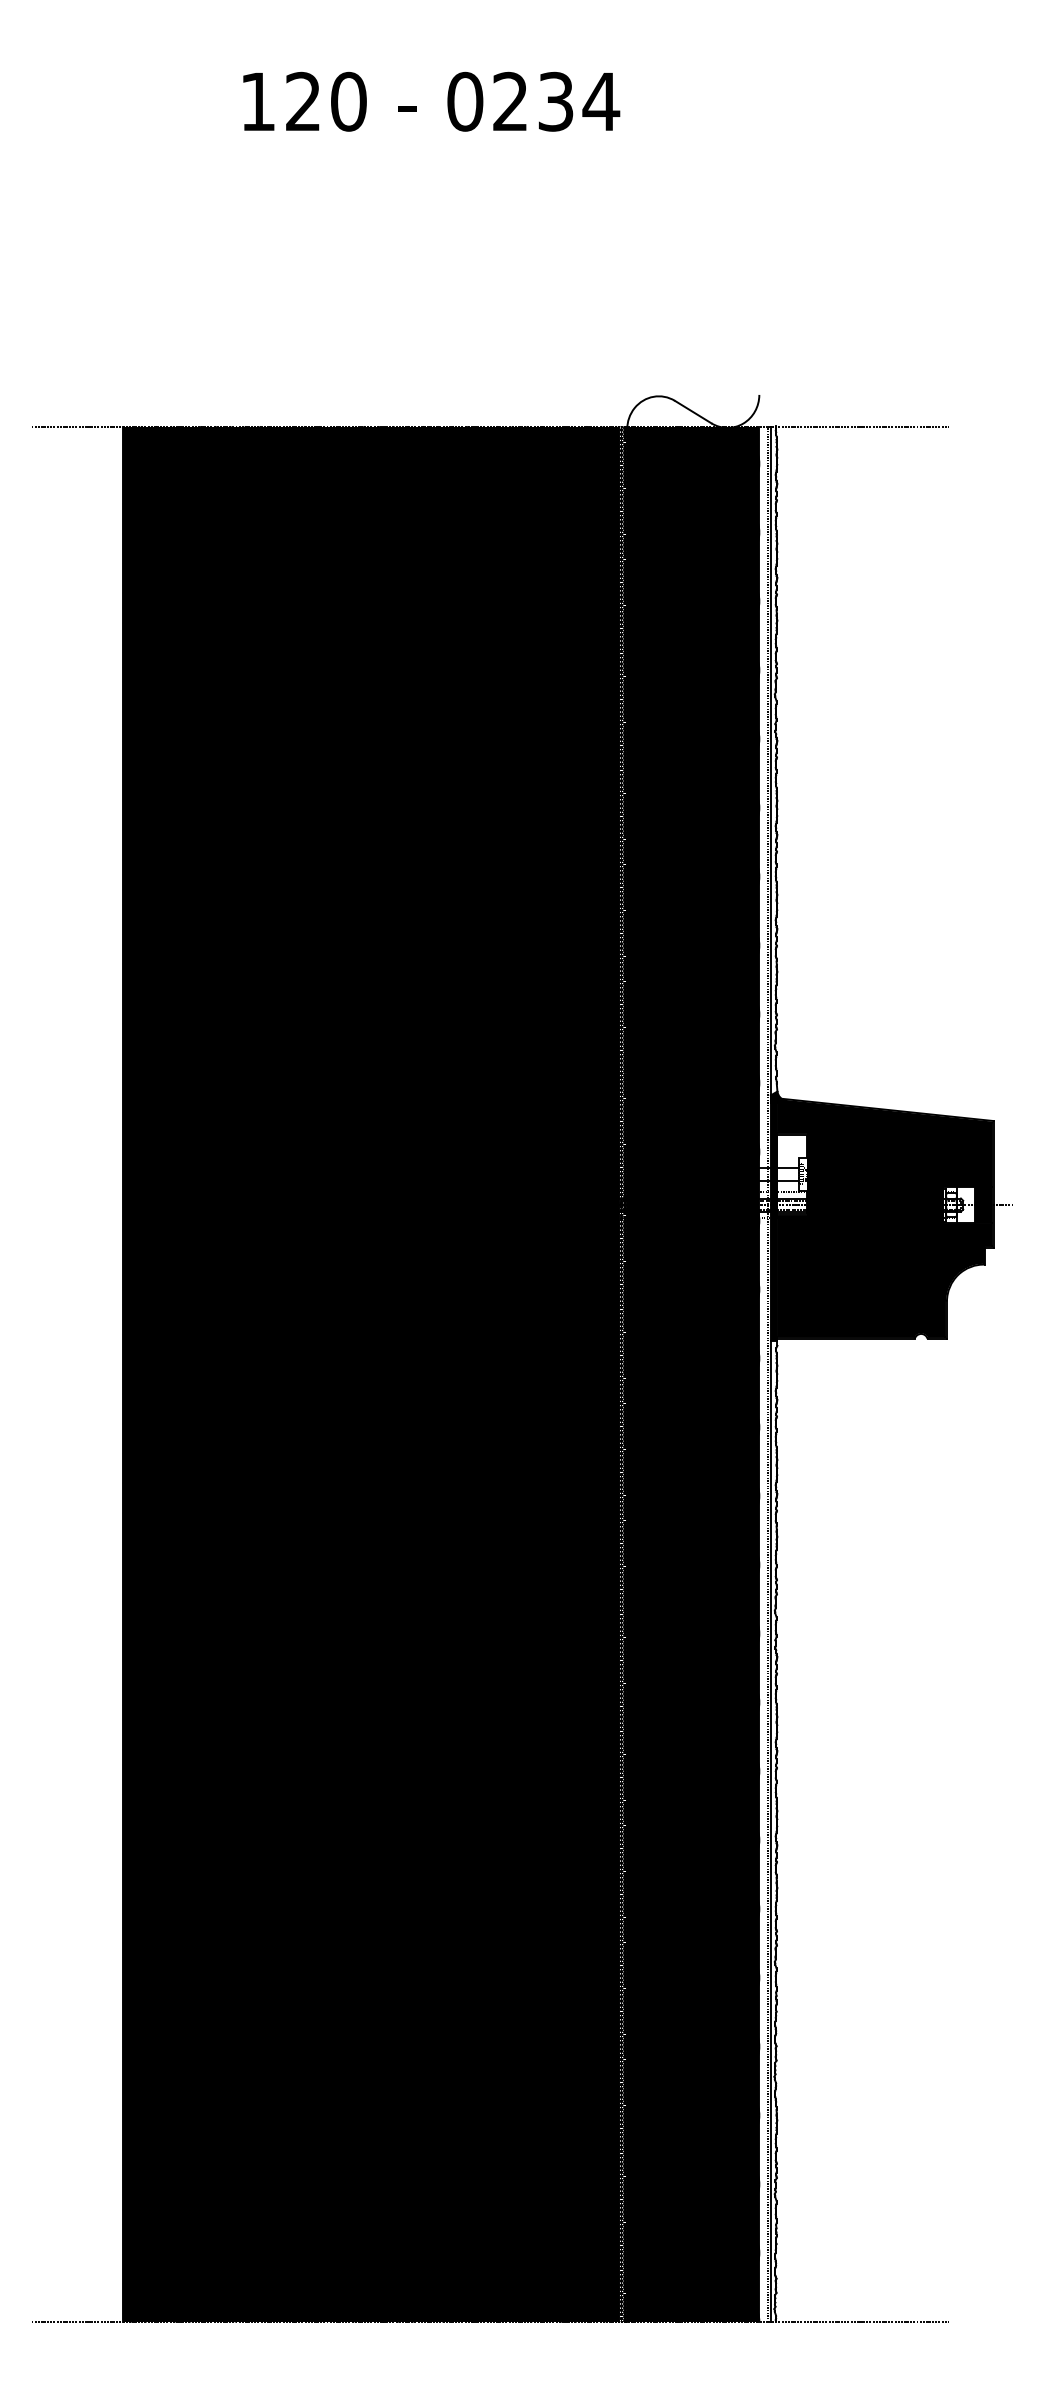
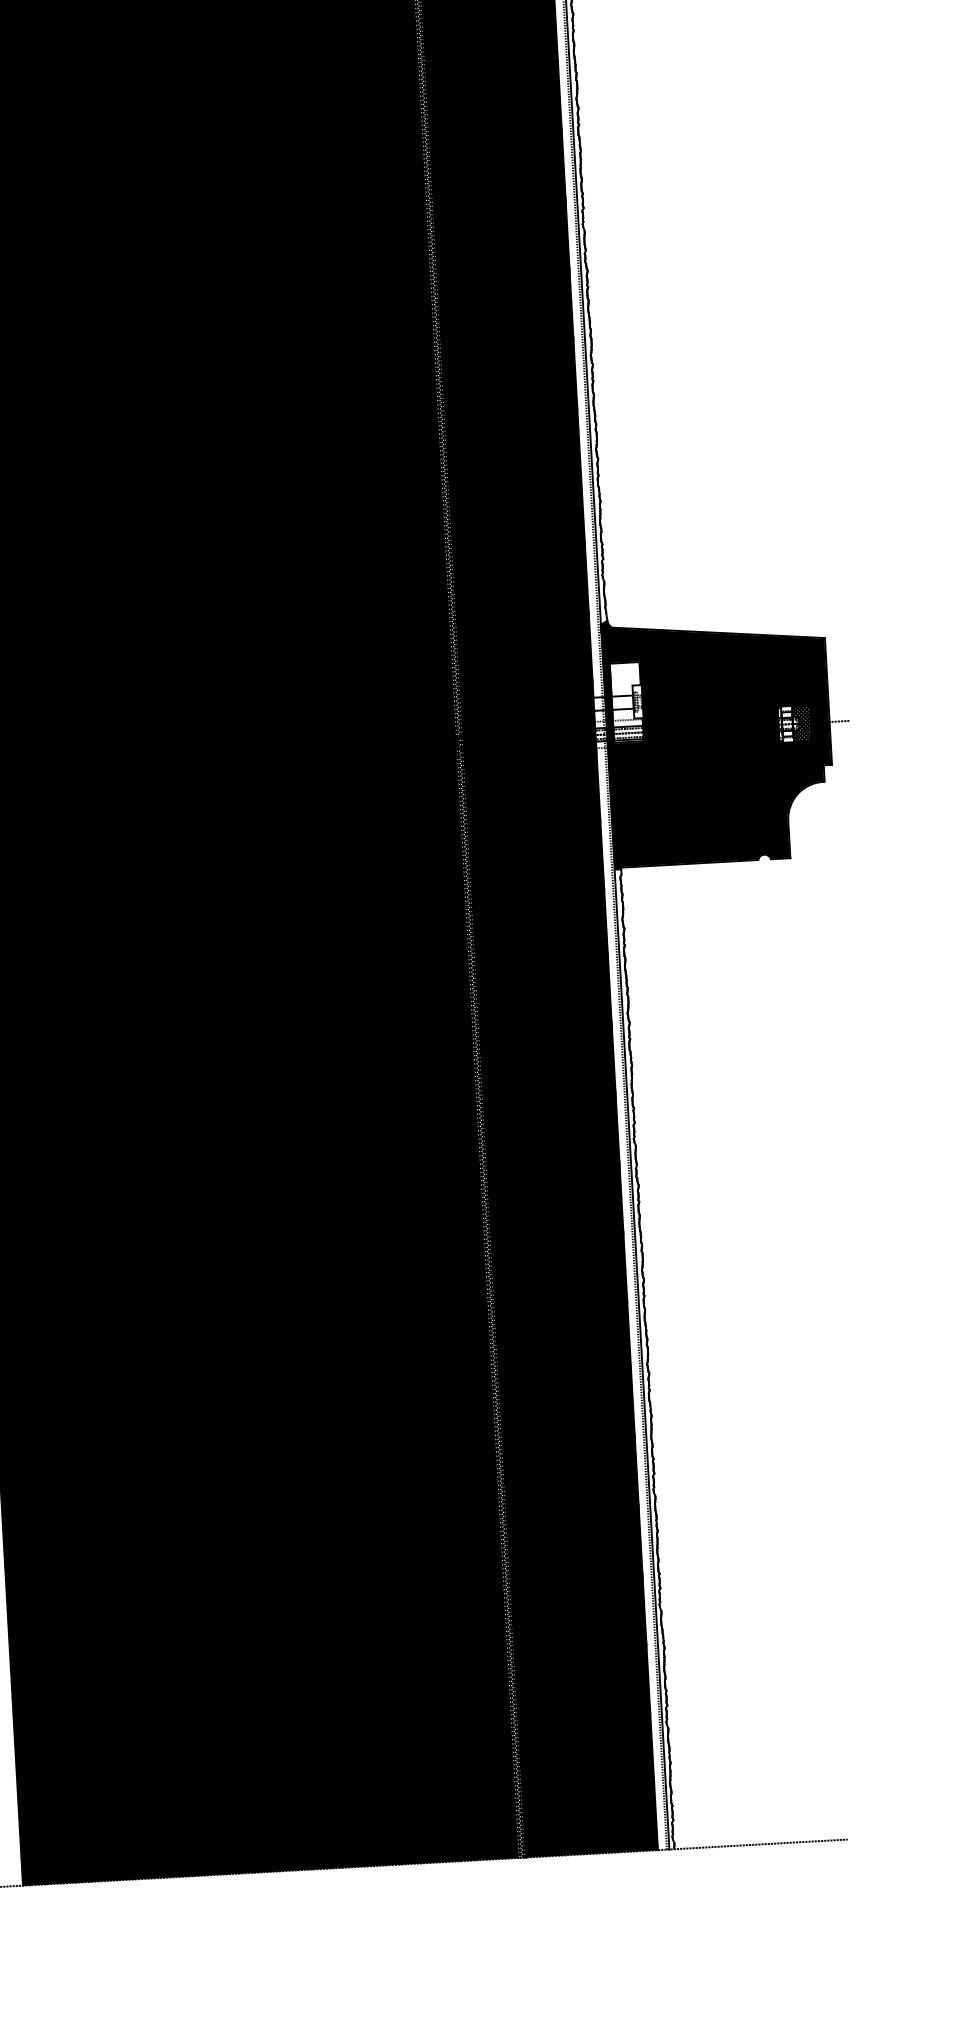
hatch: (965, 1204) -> (801, 722), added

